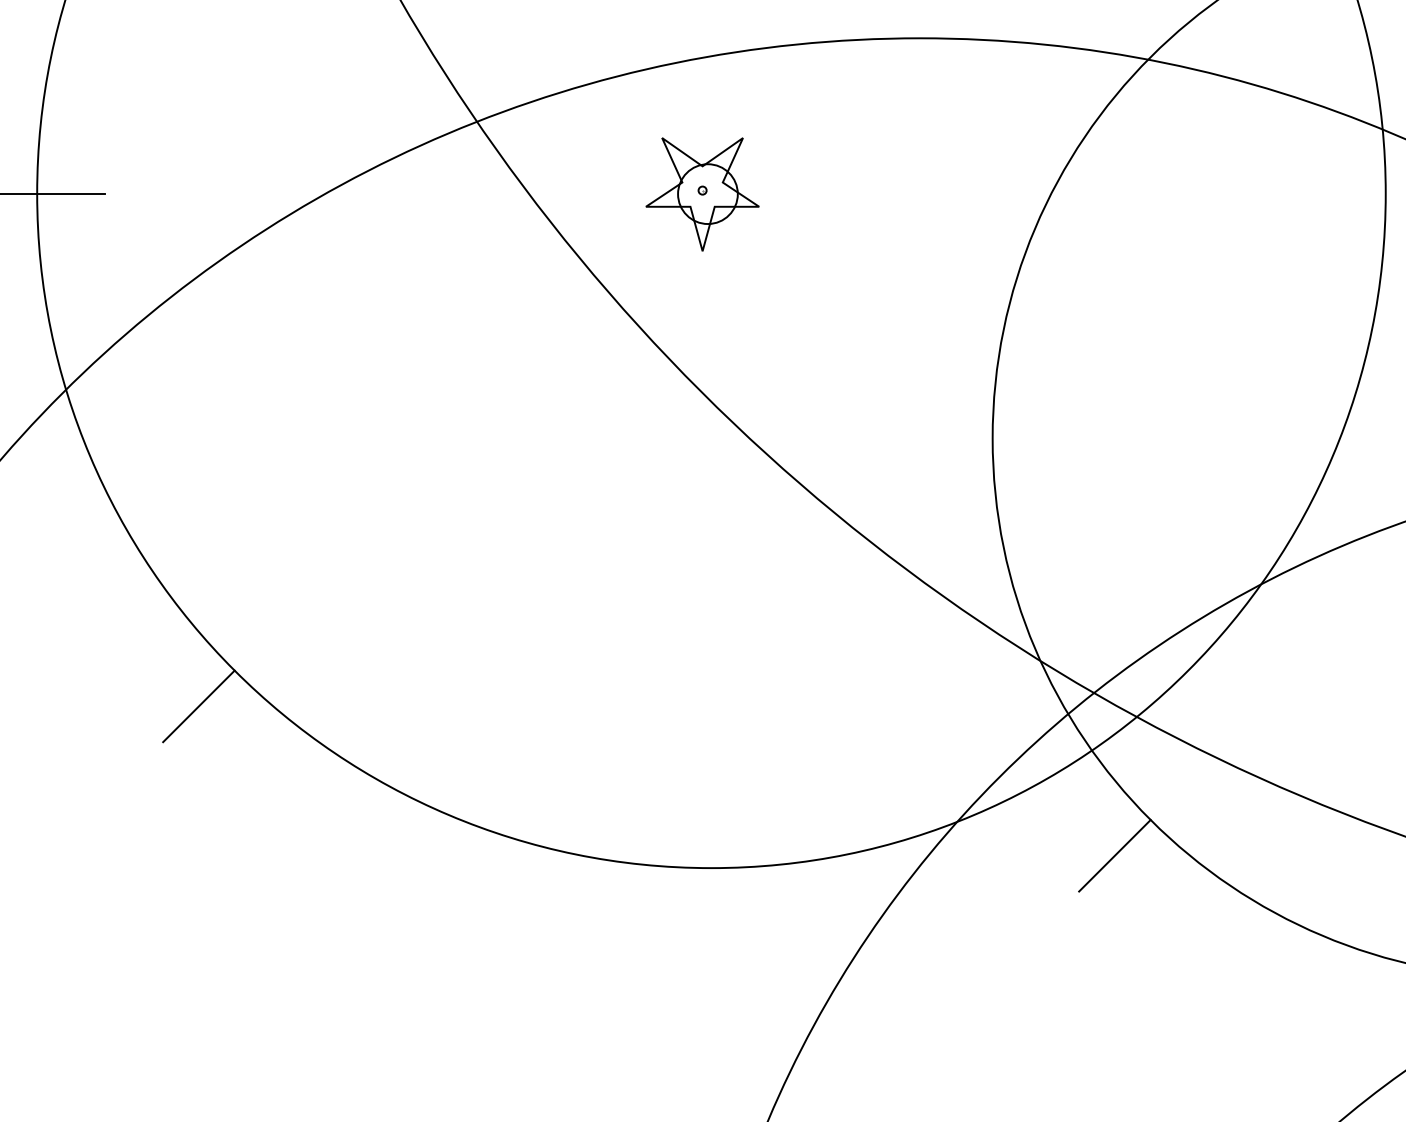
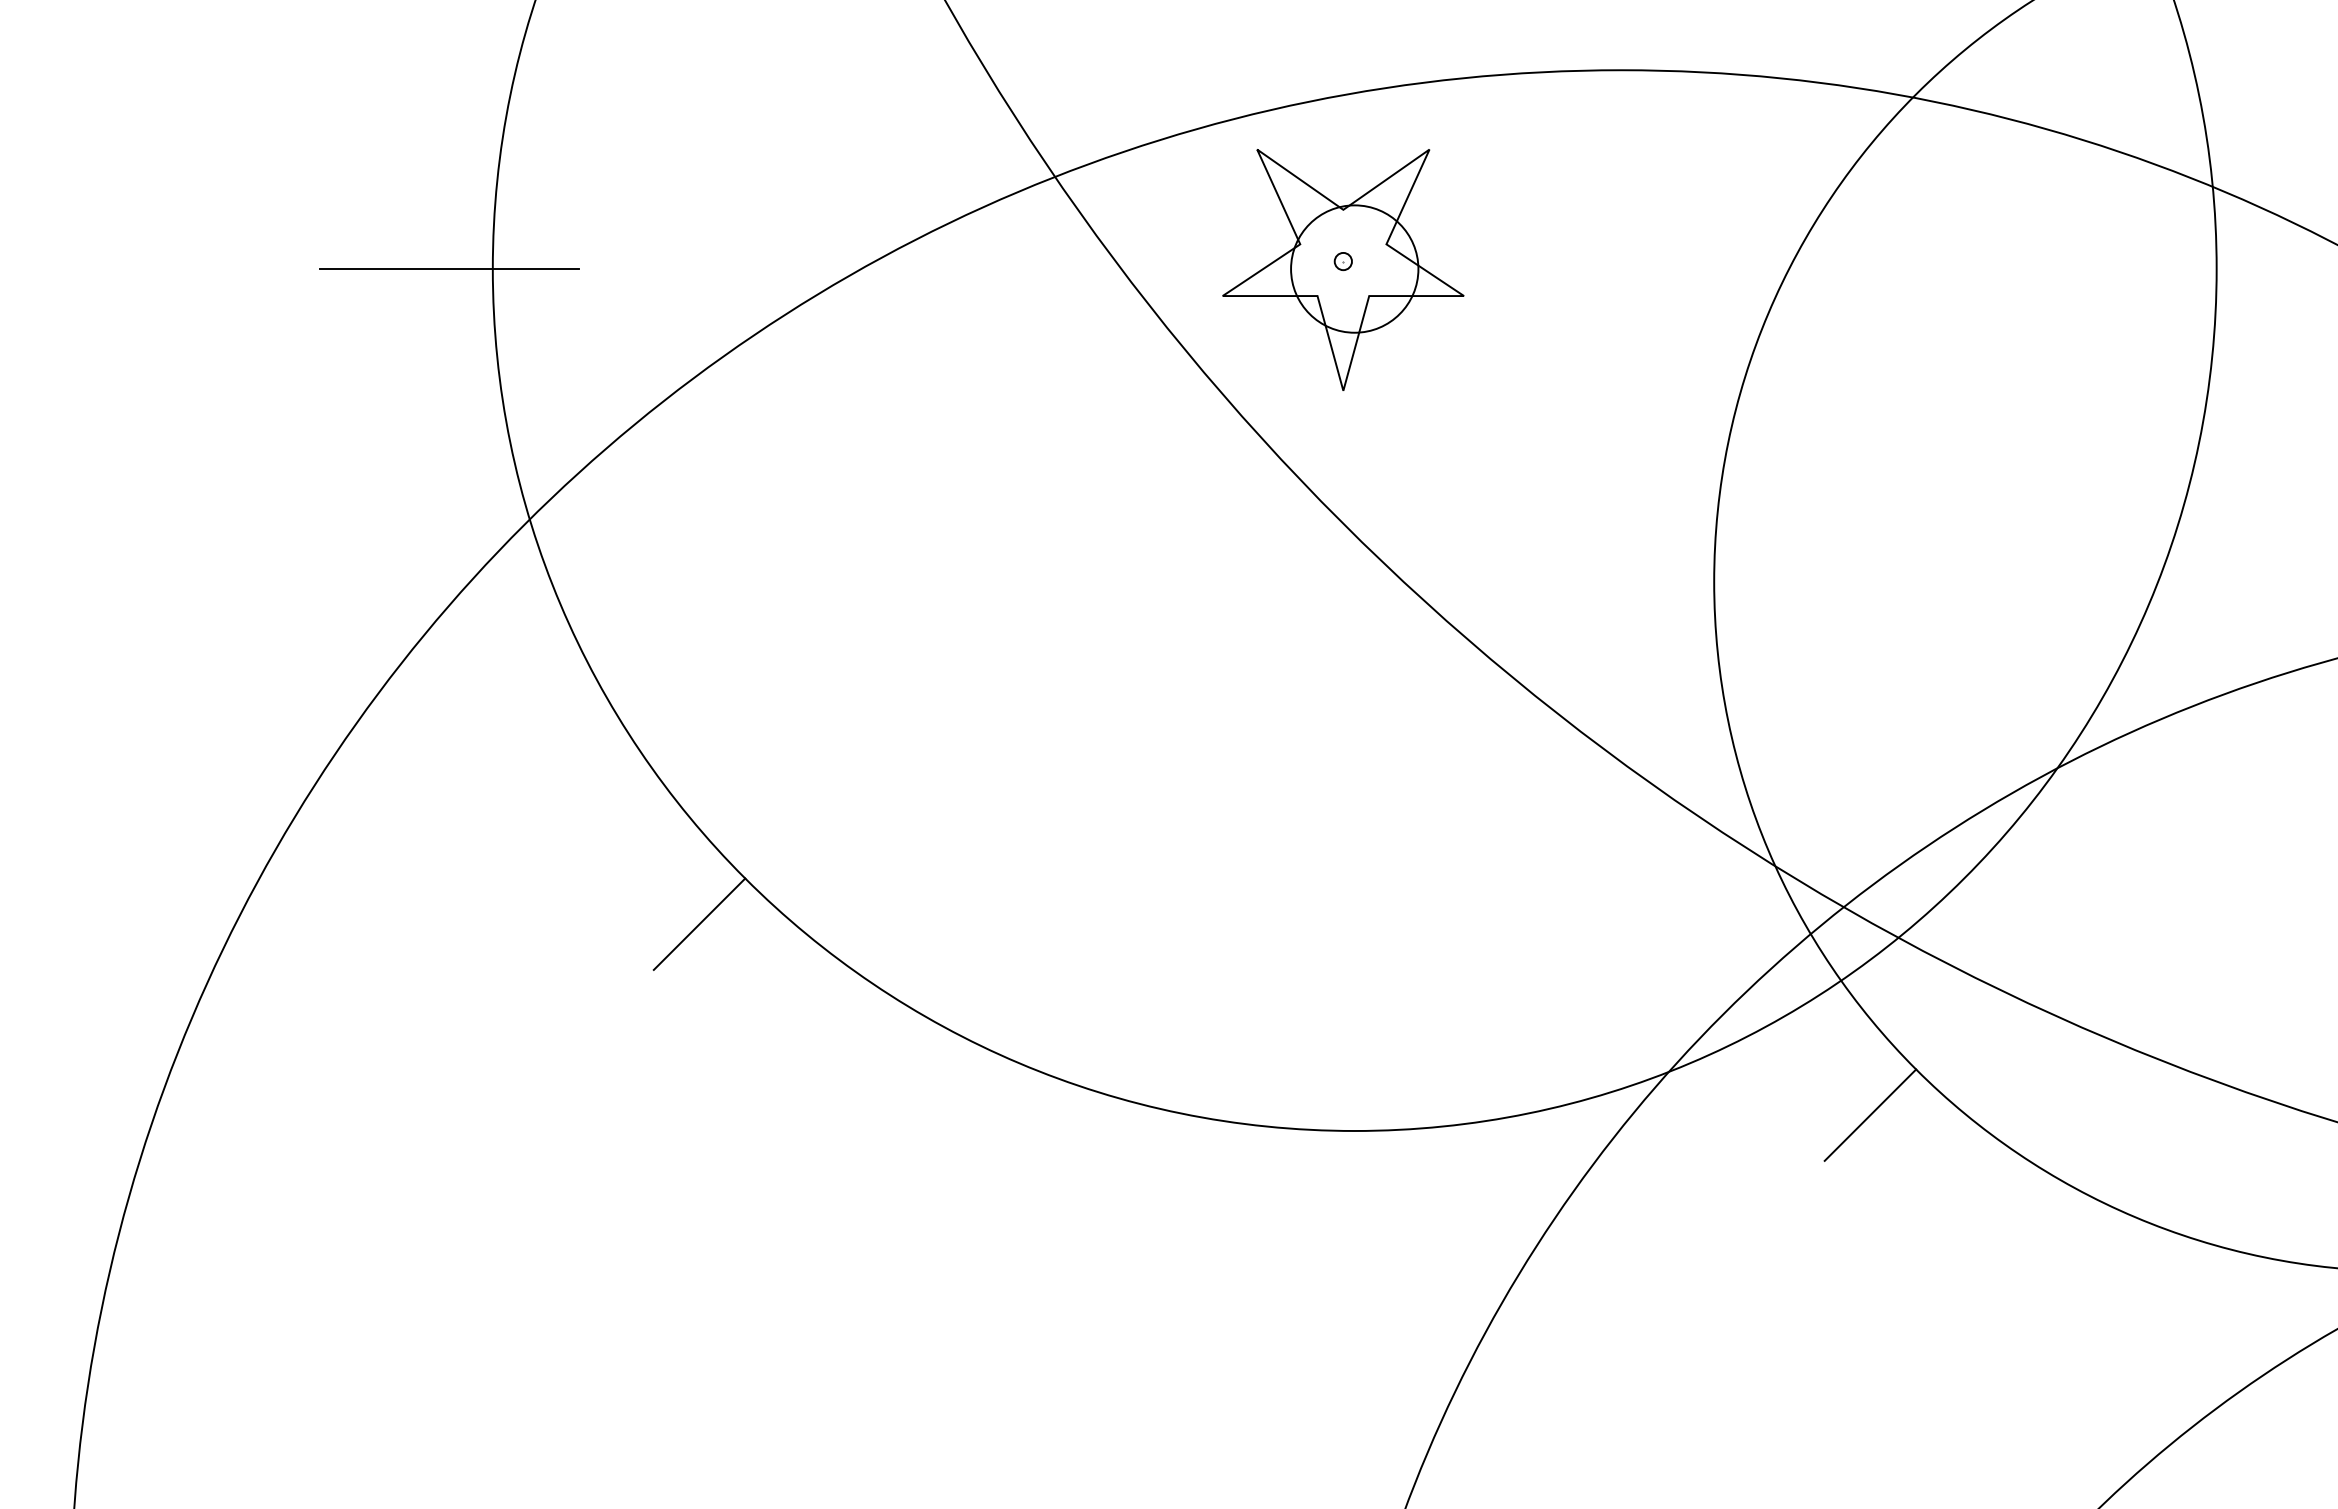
part: (702, 194) -> (1343, 269), size x1.67

